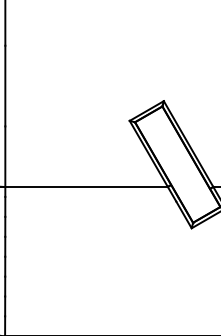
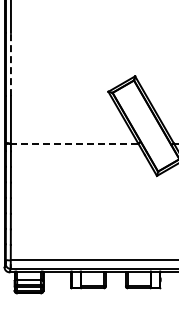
line: (4, 86) -> (10, 64), solid -> dashed
line: (86, 186) -> (74, 143), solid -> dashed

